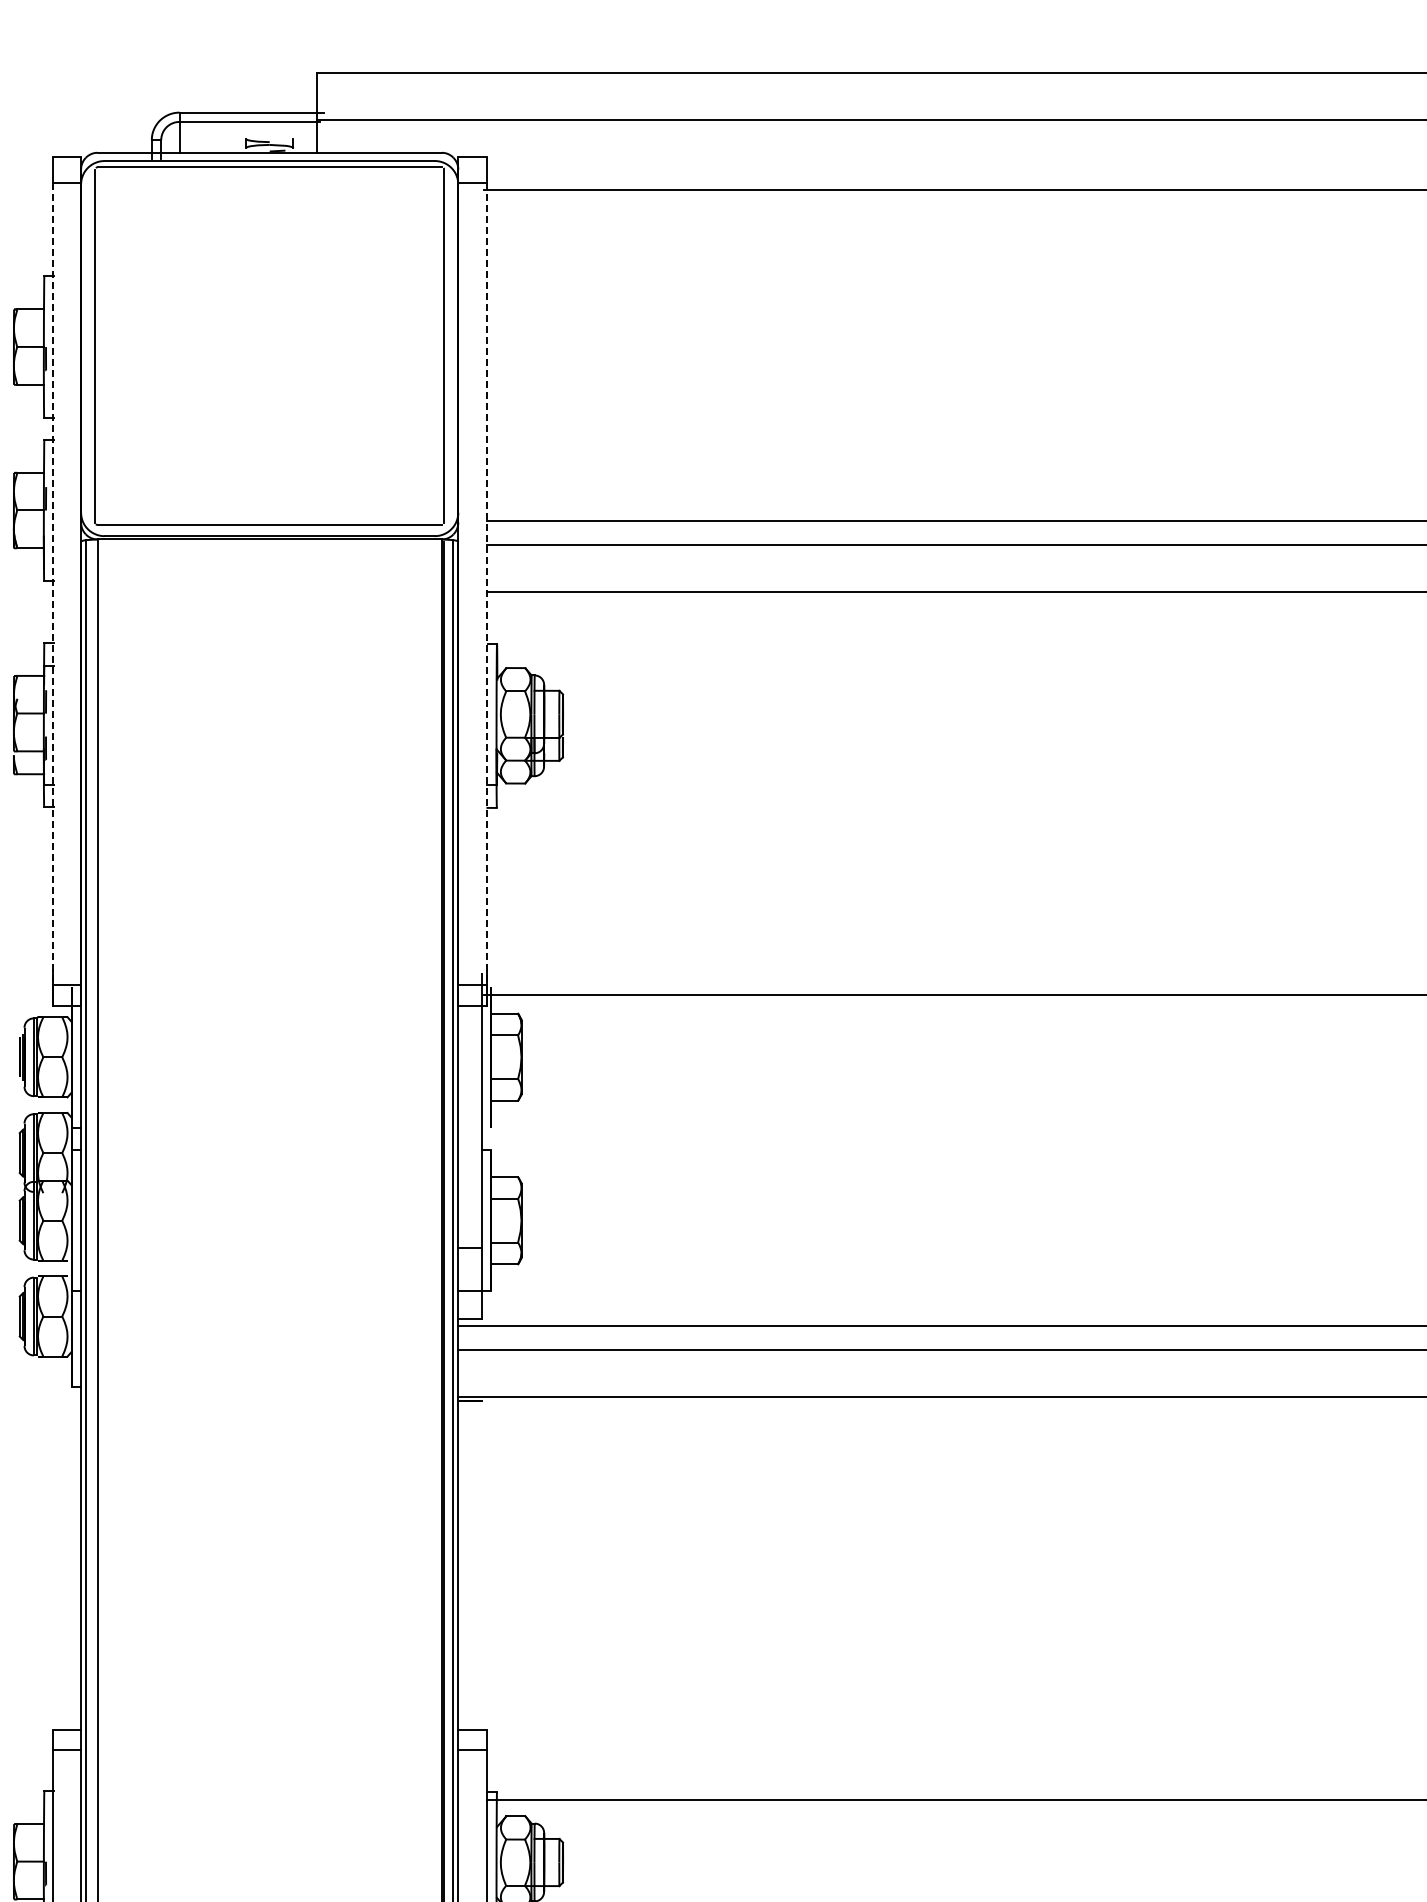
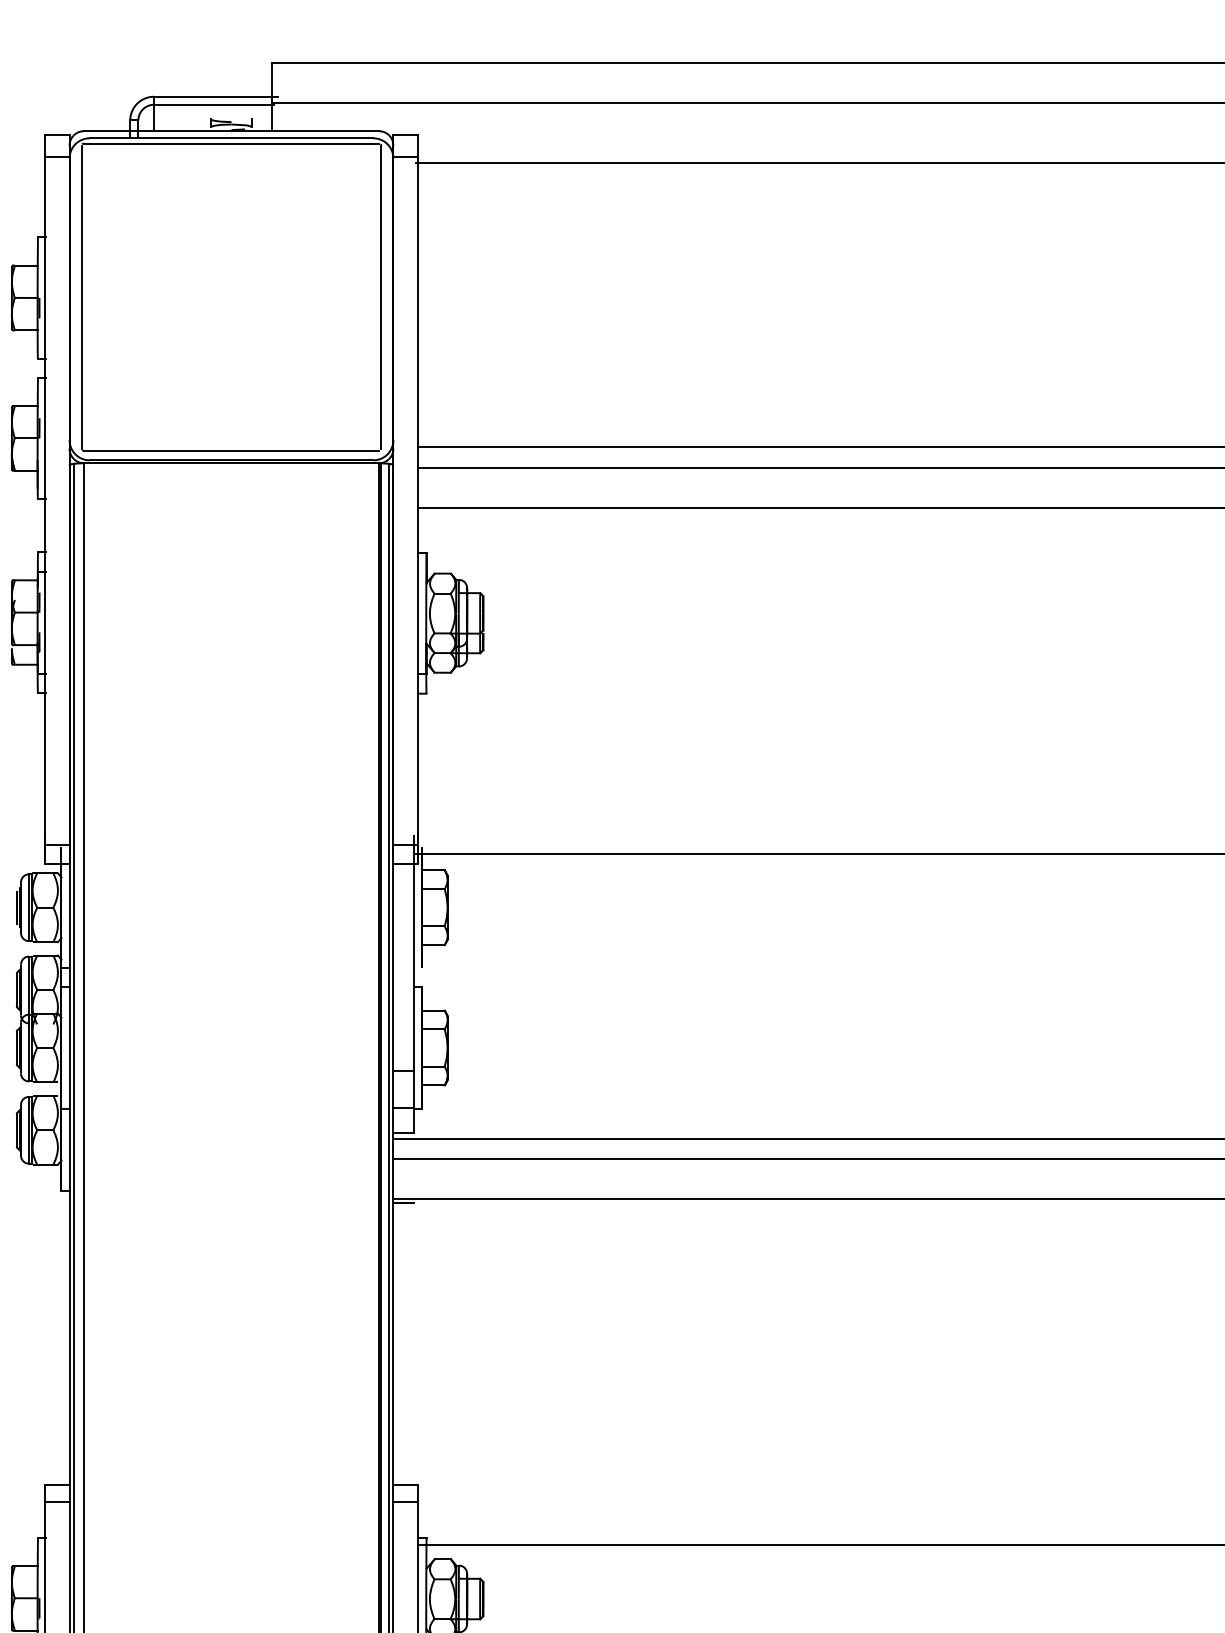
line: (52, 583) -> (45, 501), dashed -> solid
line: (486, 583) -> (417, 501), dashed -> solid

